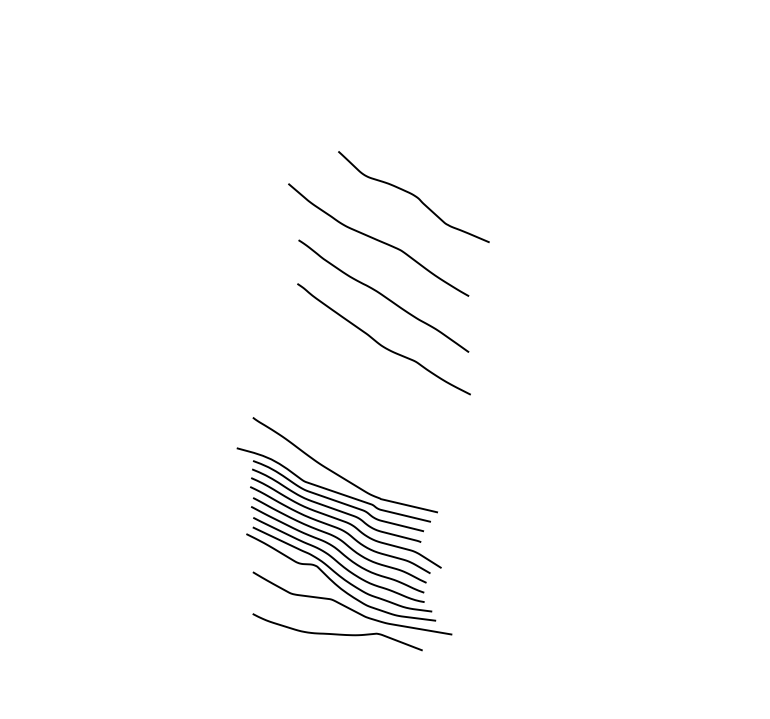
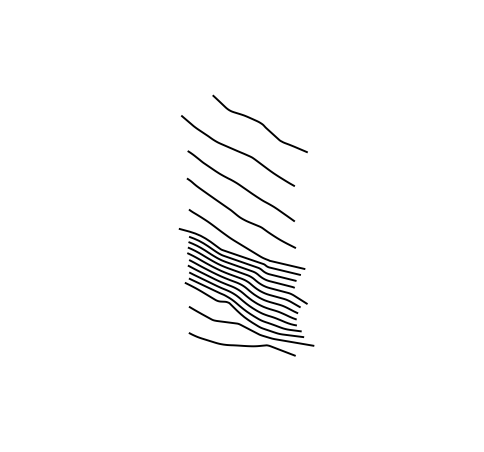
part: (344, 533) -> (246, 282), moved

